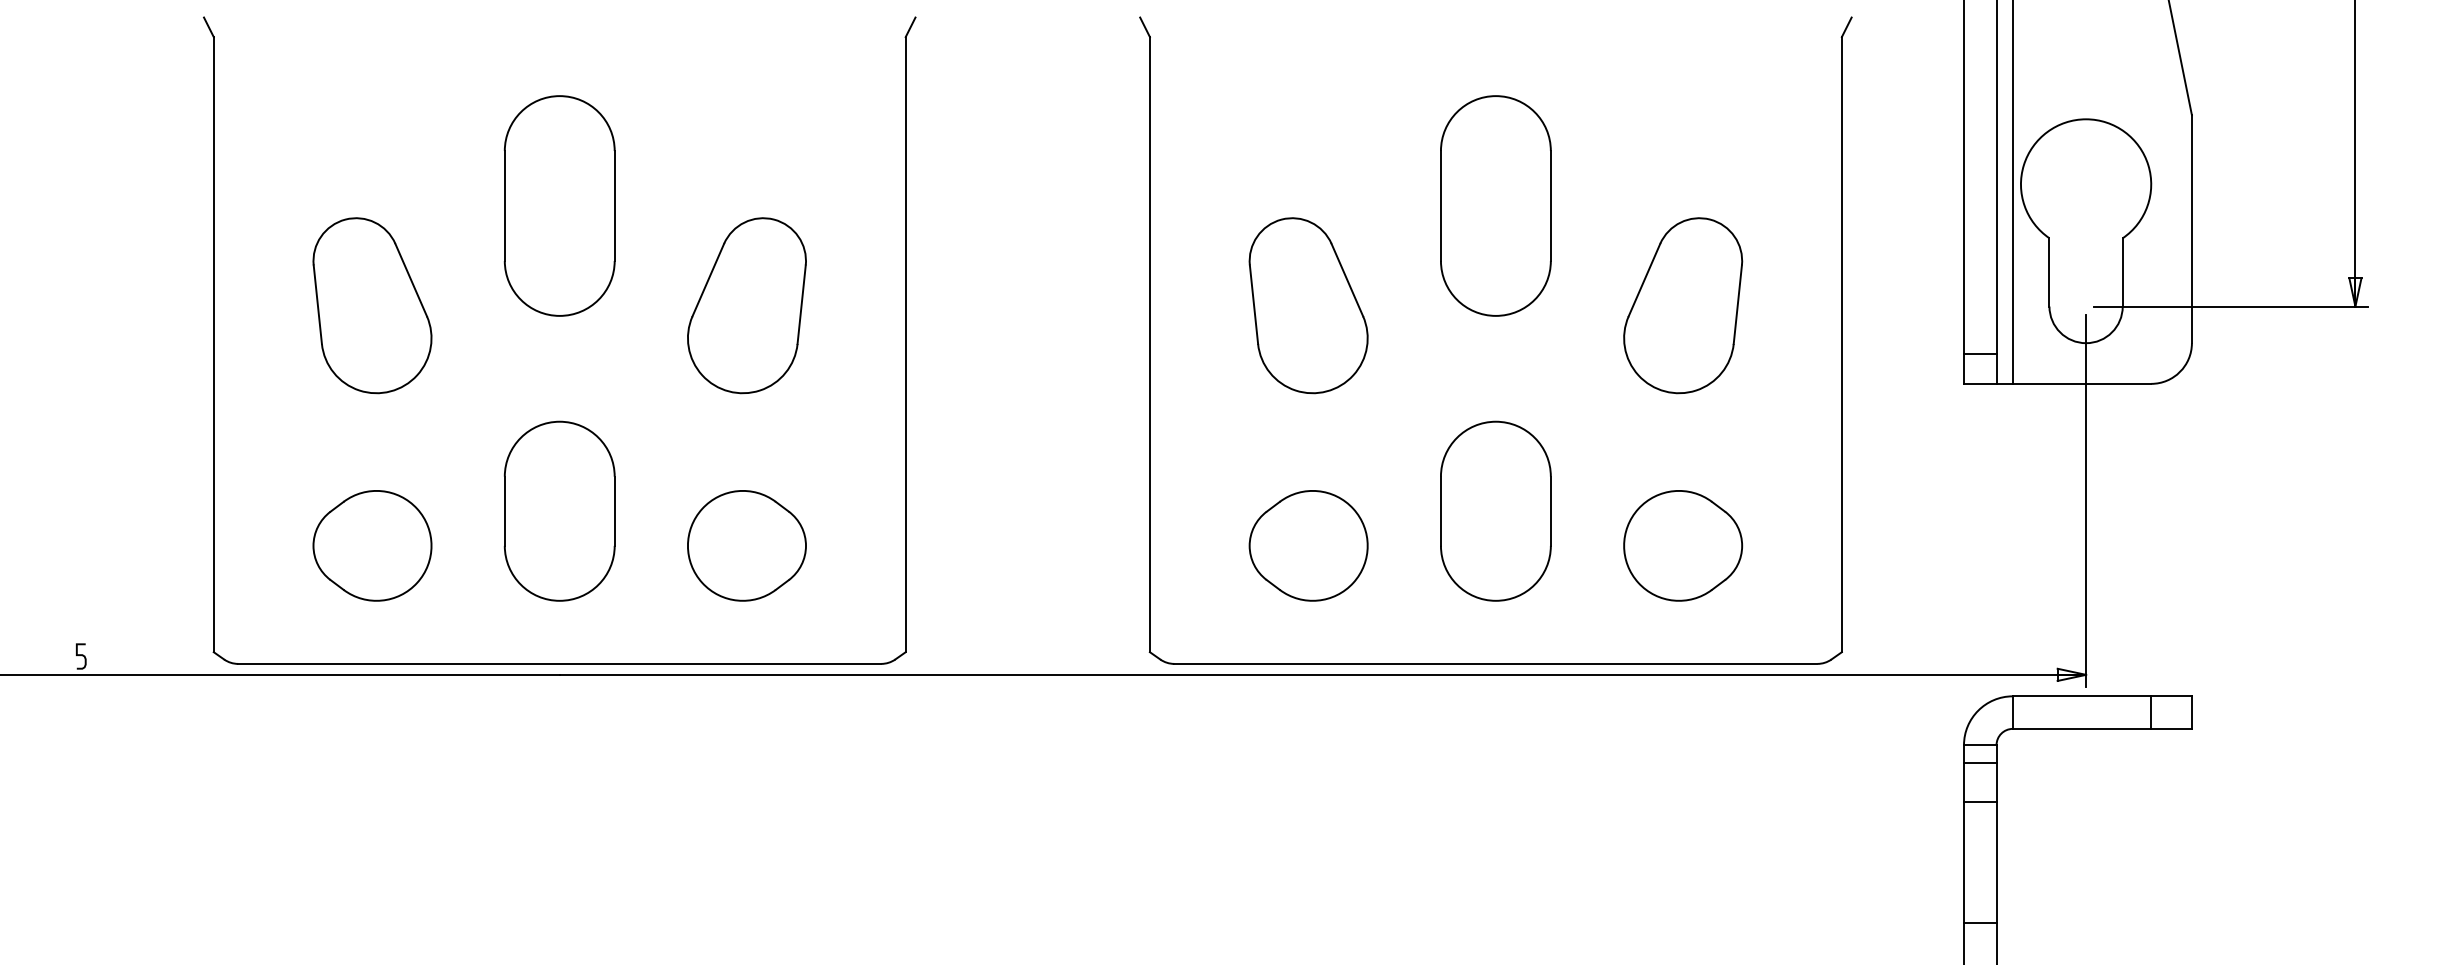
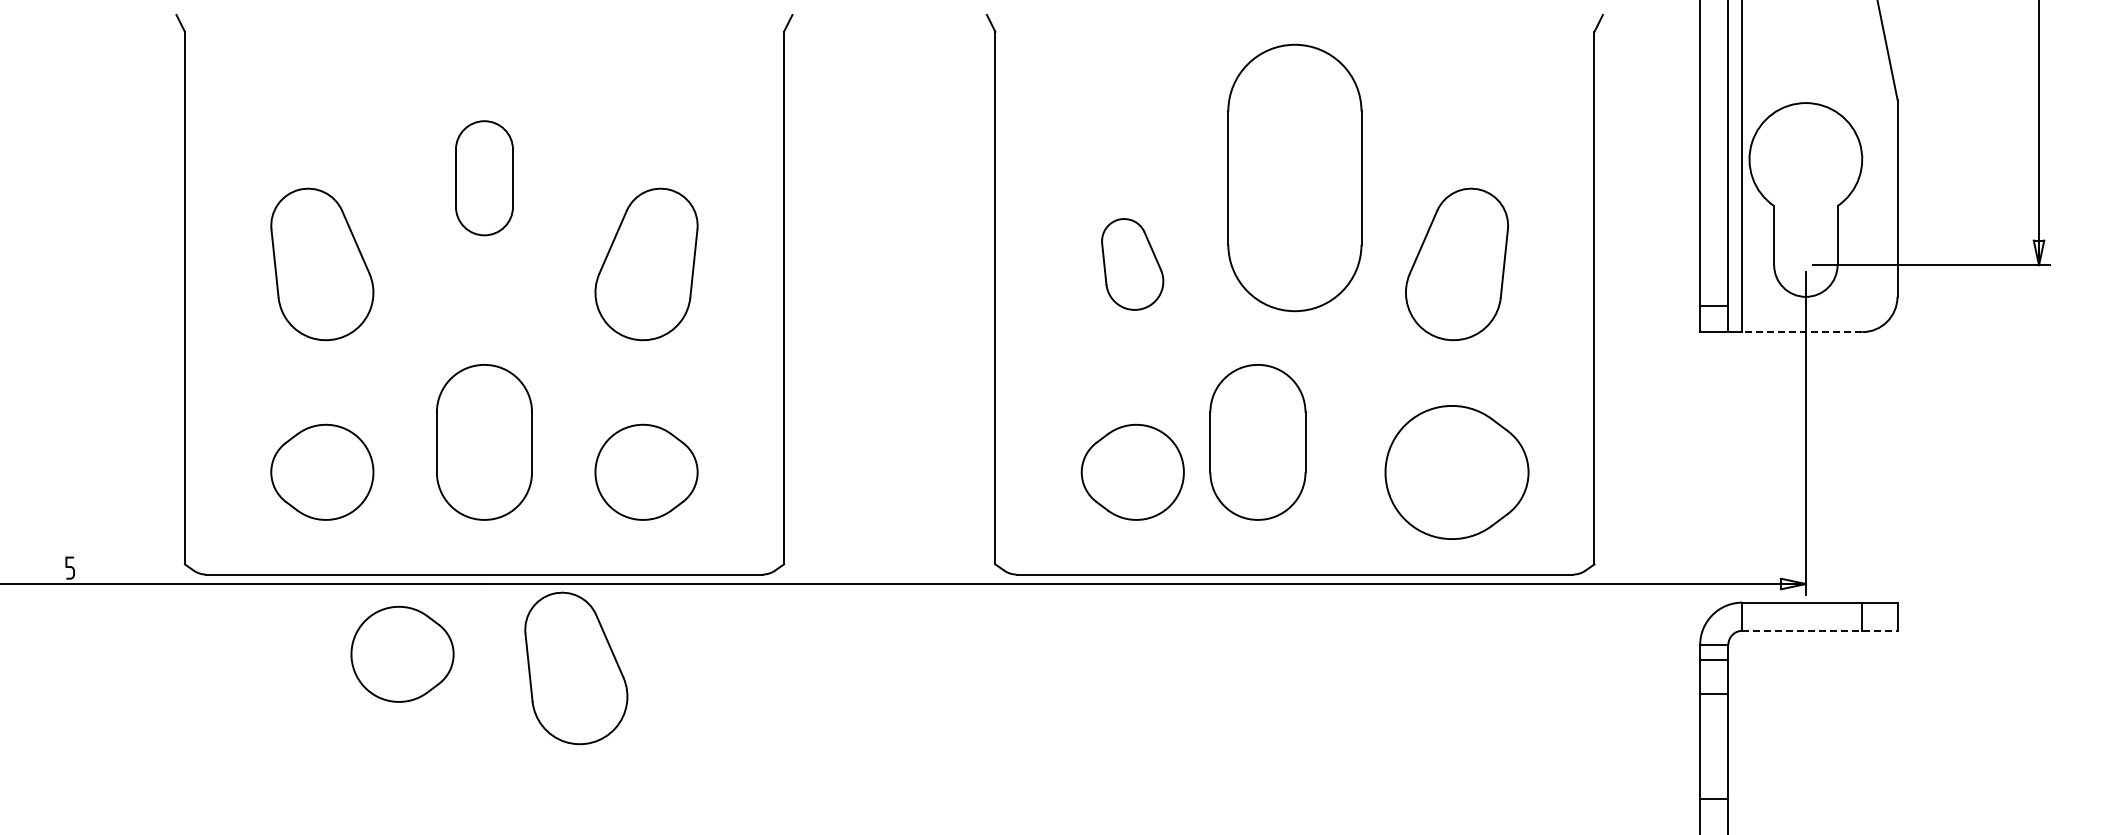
part: (559, 206) -> (484, 178), size x0.6
part: (1495, 206) -> (1294, 178), size x1.4
part: (1308, 305) -> (1132, 264), size x0.6
line: (2082, 384) -> (1802, 332), solid -> dashed
part: (1495, 511) -> (1257, 442), moved
part: (1682, 544) -> (1456, 471), size x1.4
line: (2101, 728) -> (1819, 630), solid -> dashed
part: (465, 755) -> (402, 653), added
part: (666, 772) -> (576, 668), added

